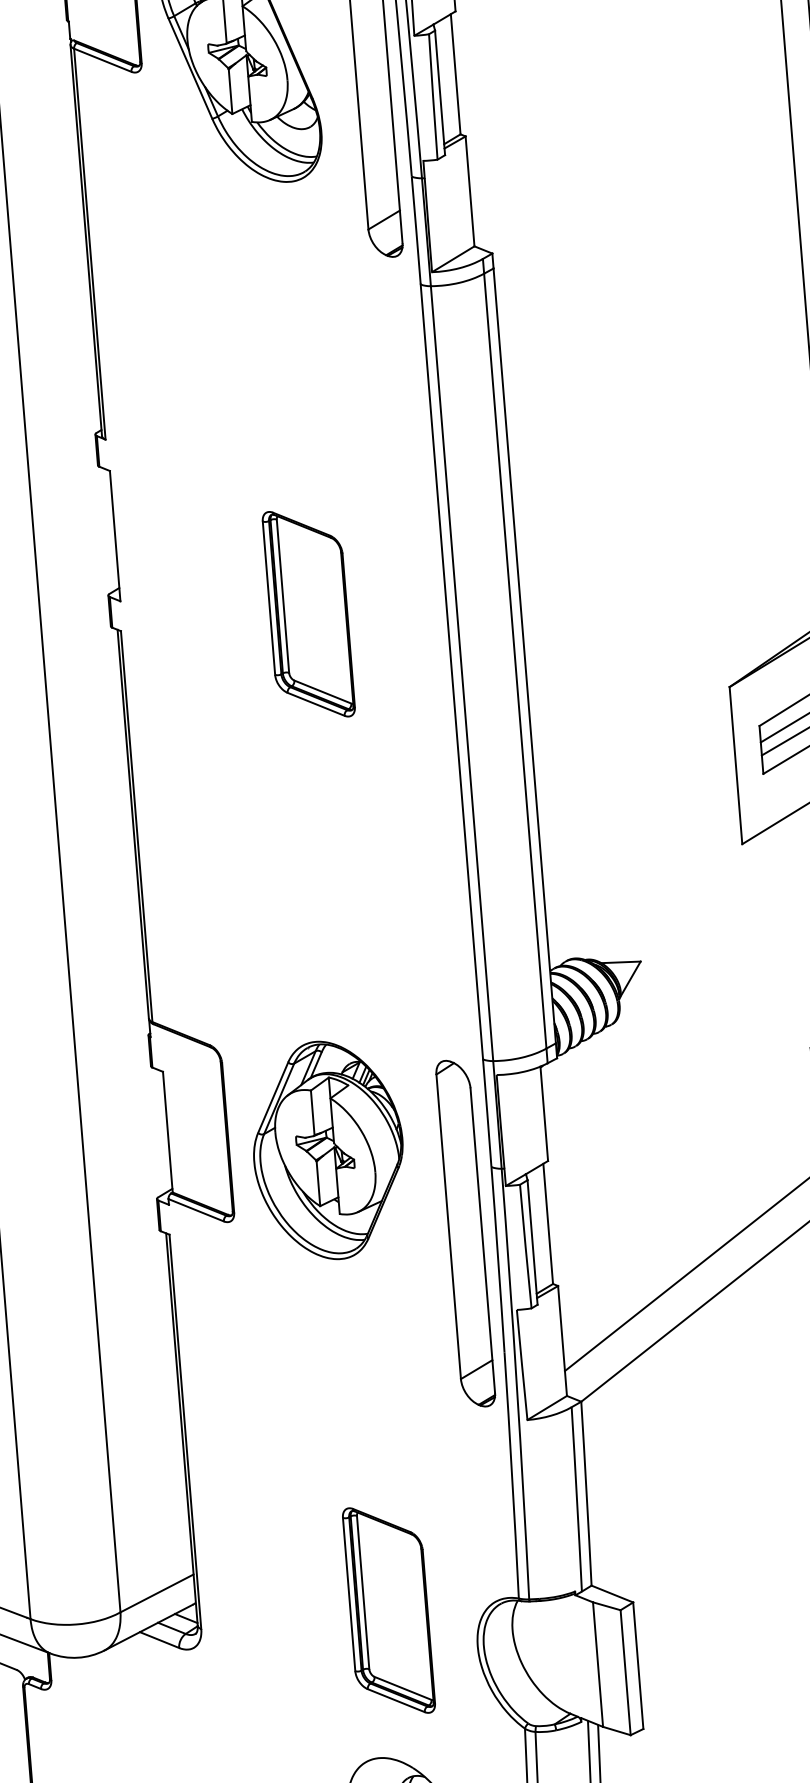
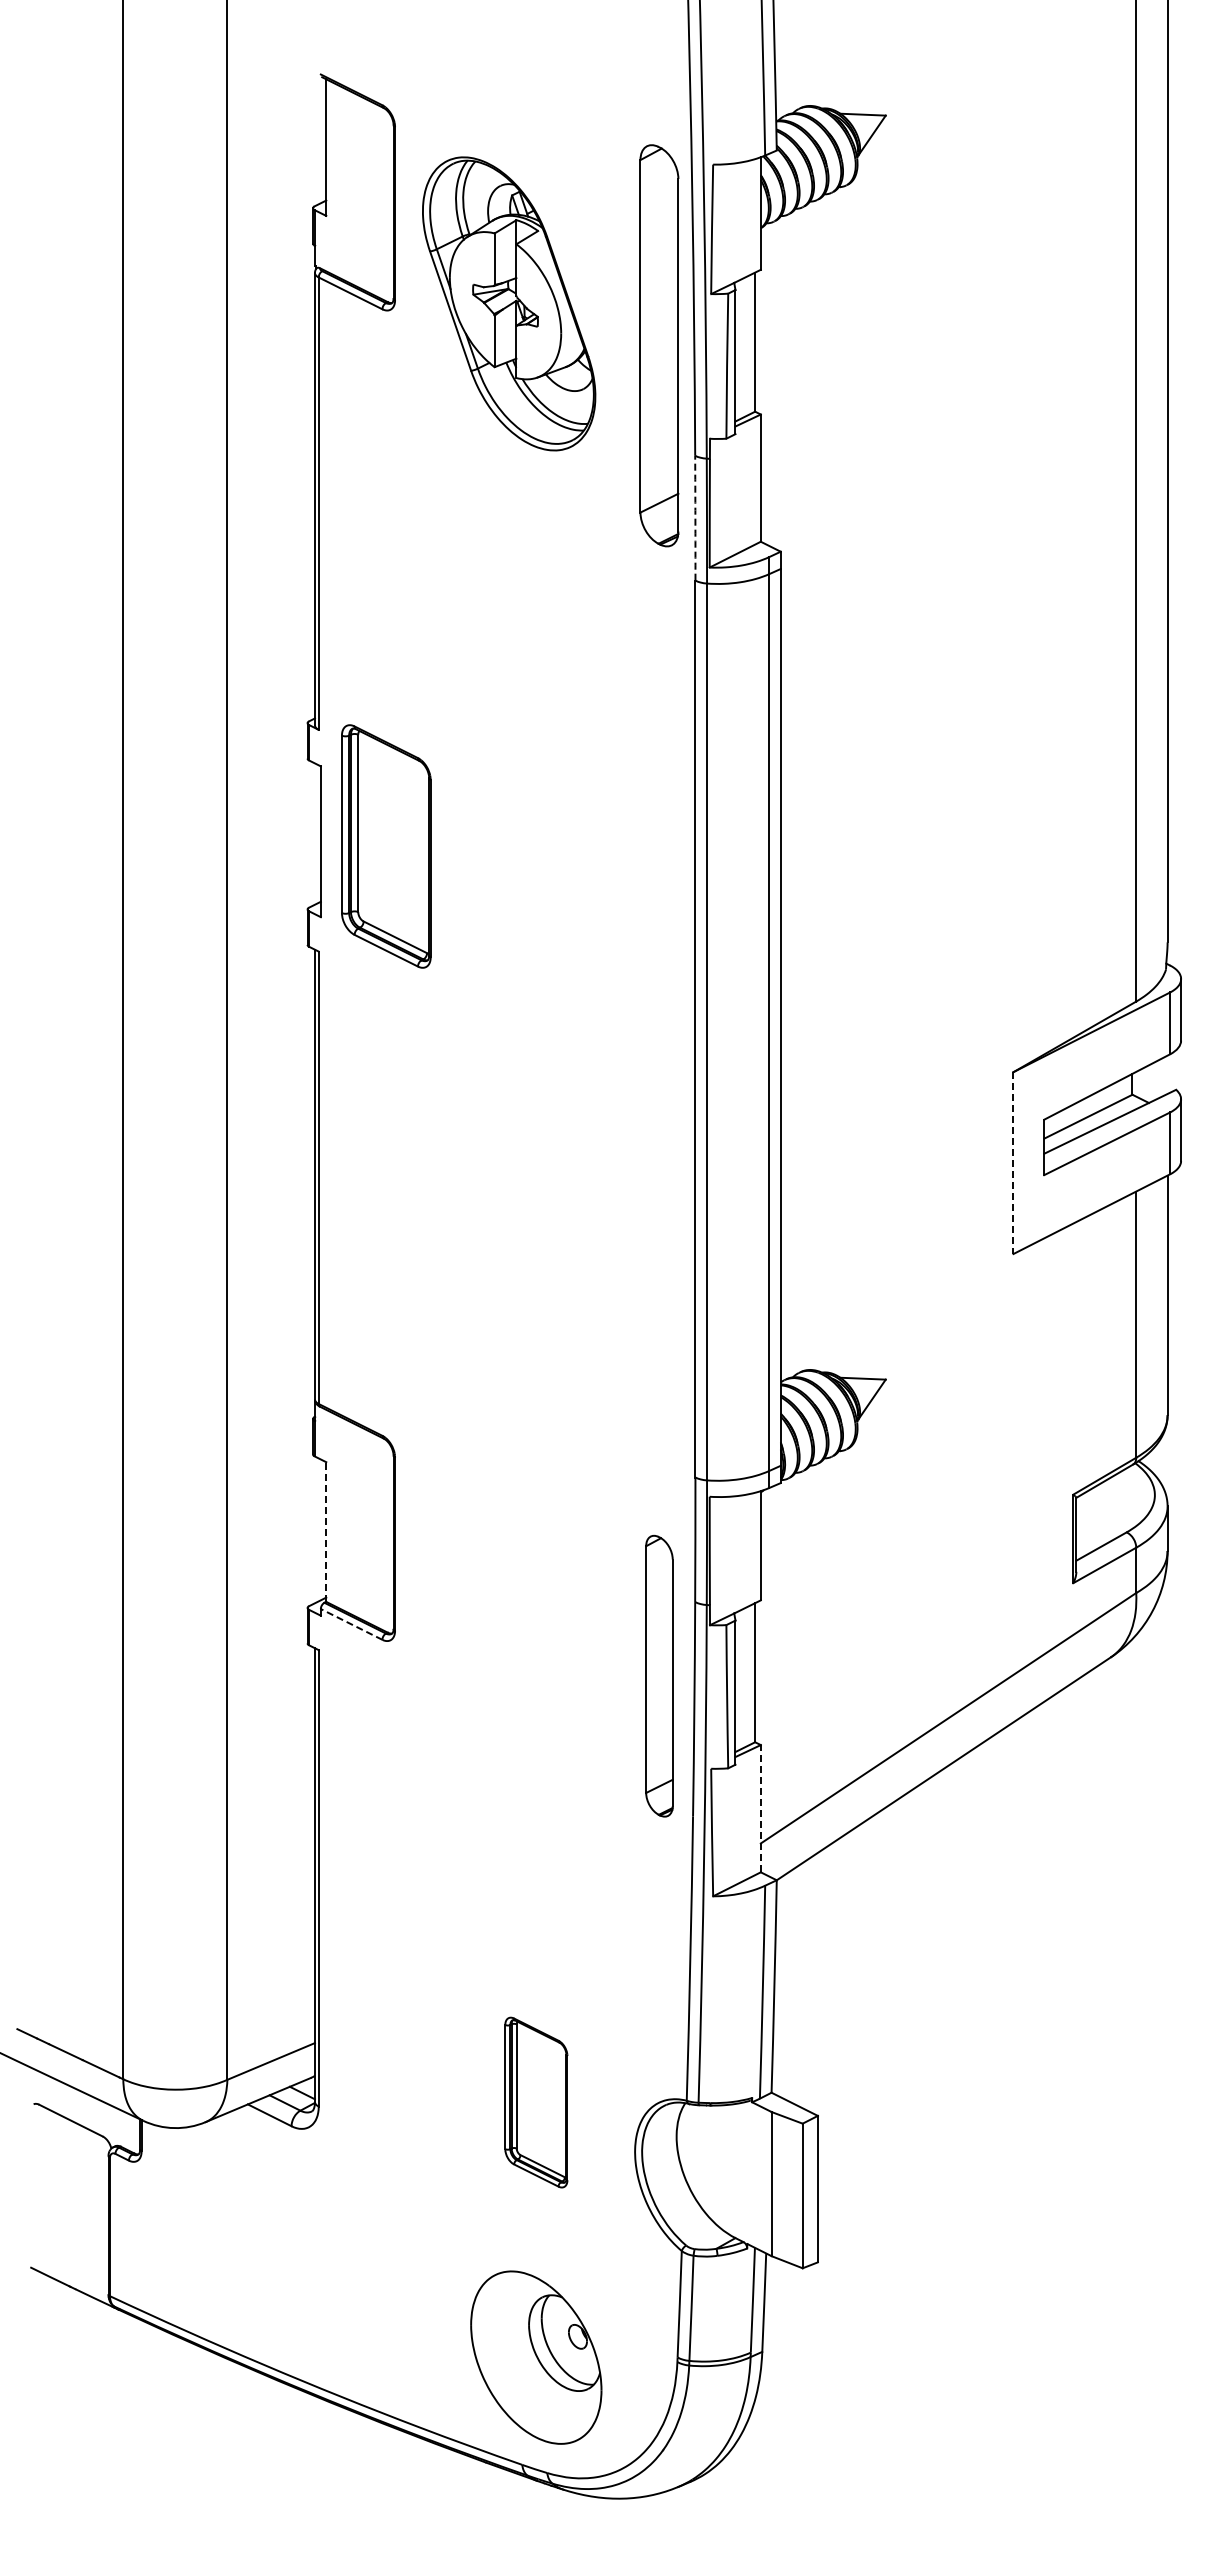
arc: (416, 230) -> (695, 518), solid -> dashed
part: (308, 614) -> (386, 846), moved
line: (736, 765) -> (1013, 1163), solid -> dashed
line: (168, 1132) -> (326, 1532), solid -> dashed
part: (328, 1150) -> (509, 1567), removed
line: (196, 1210) -> (351, 1624), solid -> dashed
part: (465, 1232) -> (659, 1675), size x0.7
line: (562, 1340) -> (760, 1808), solid -> dashed
part: (389, 1610) -> (536, 2102), size x0.7

